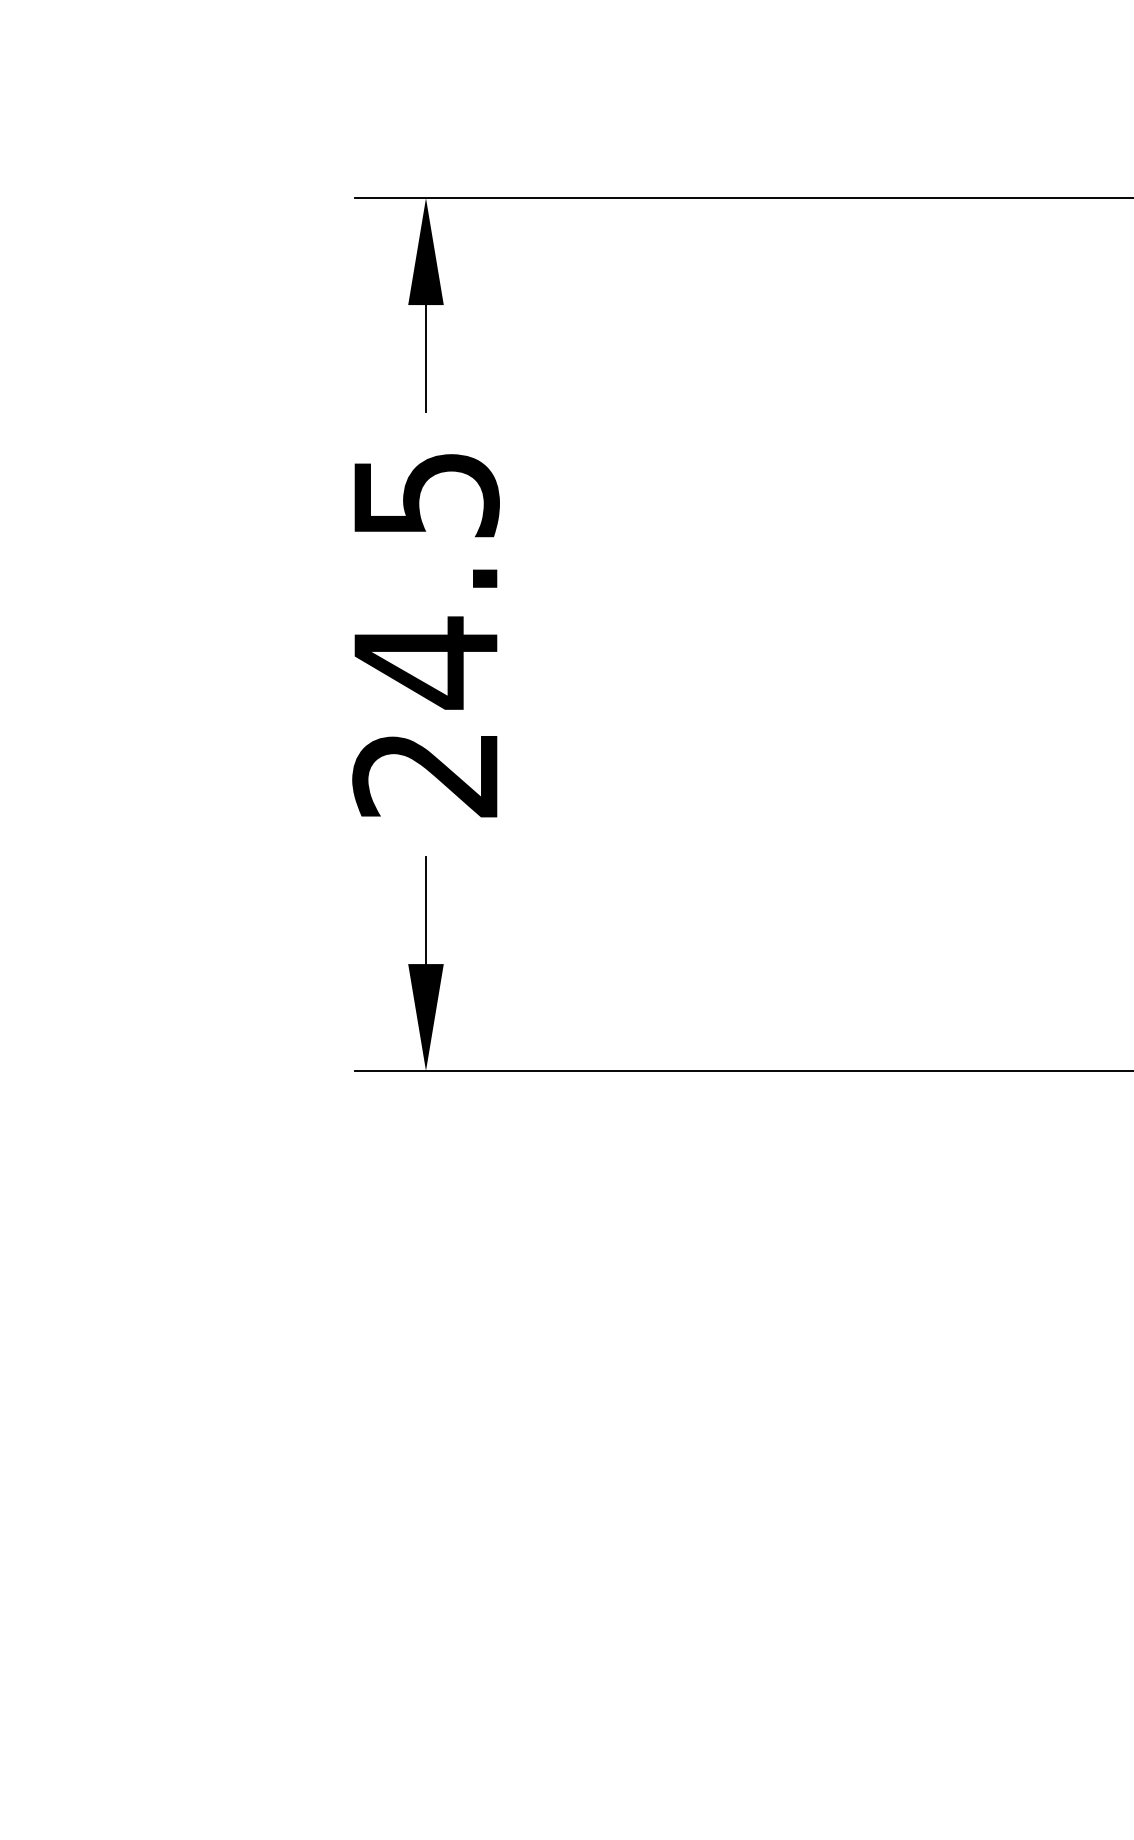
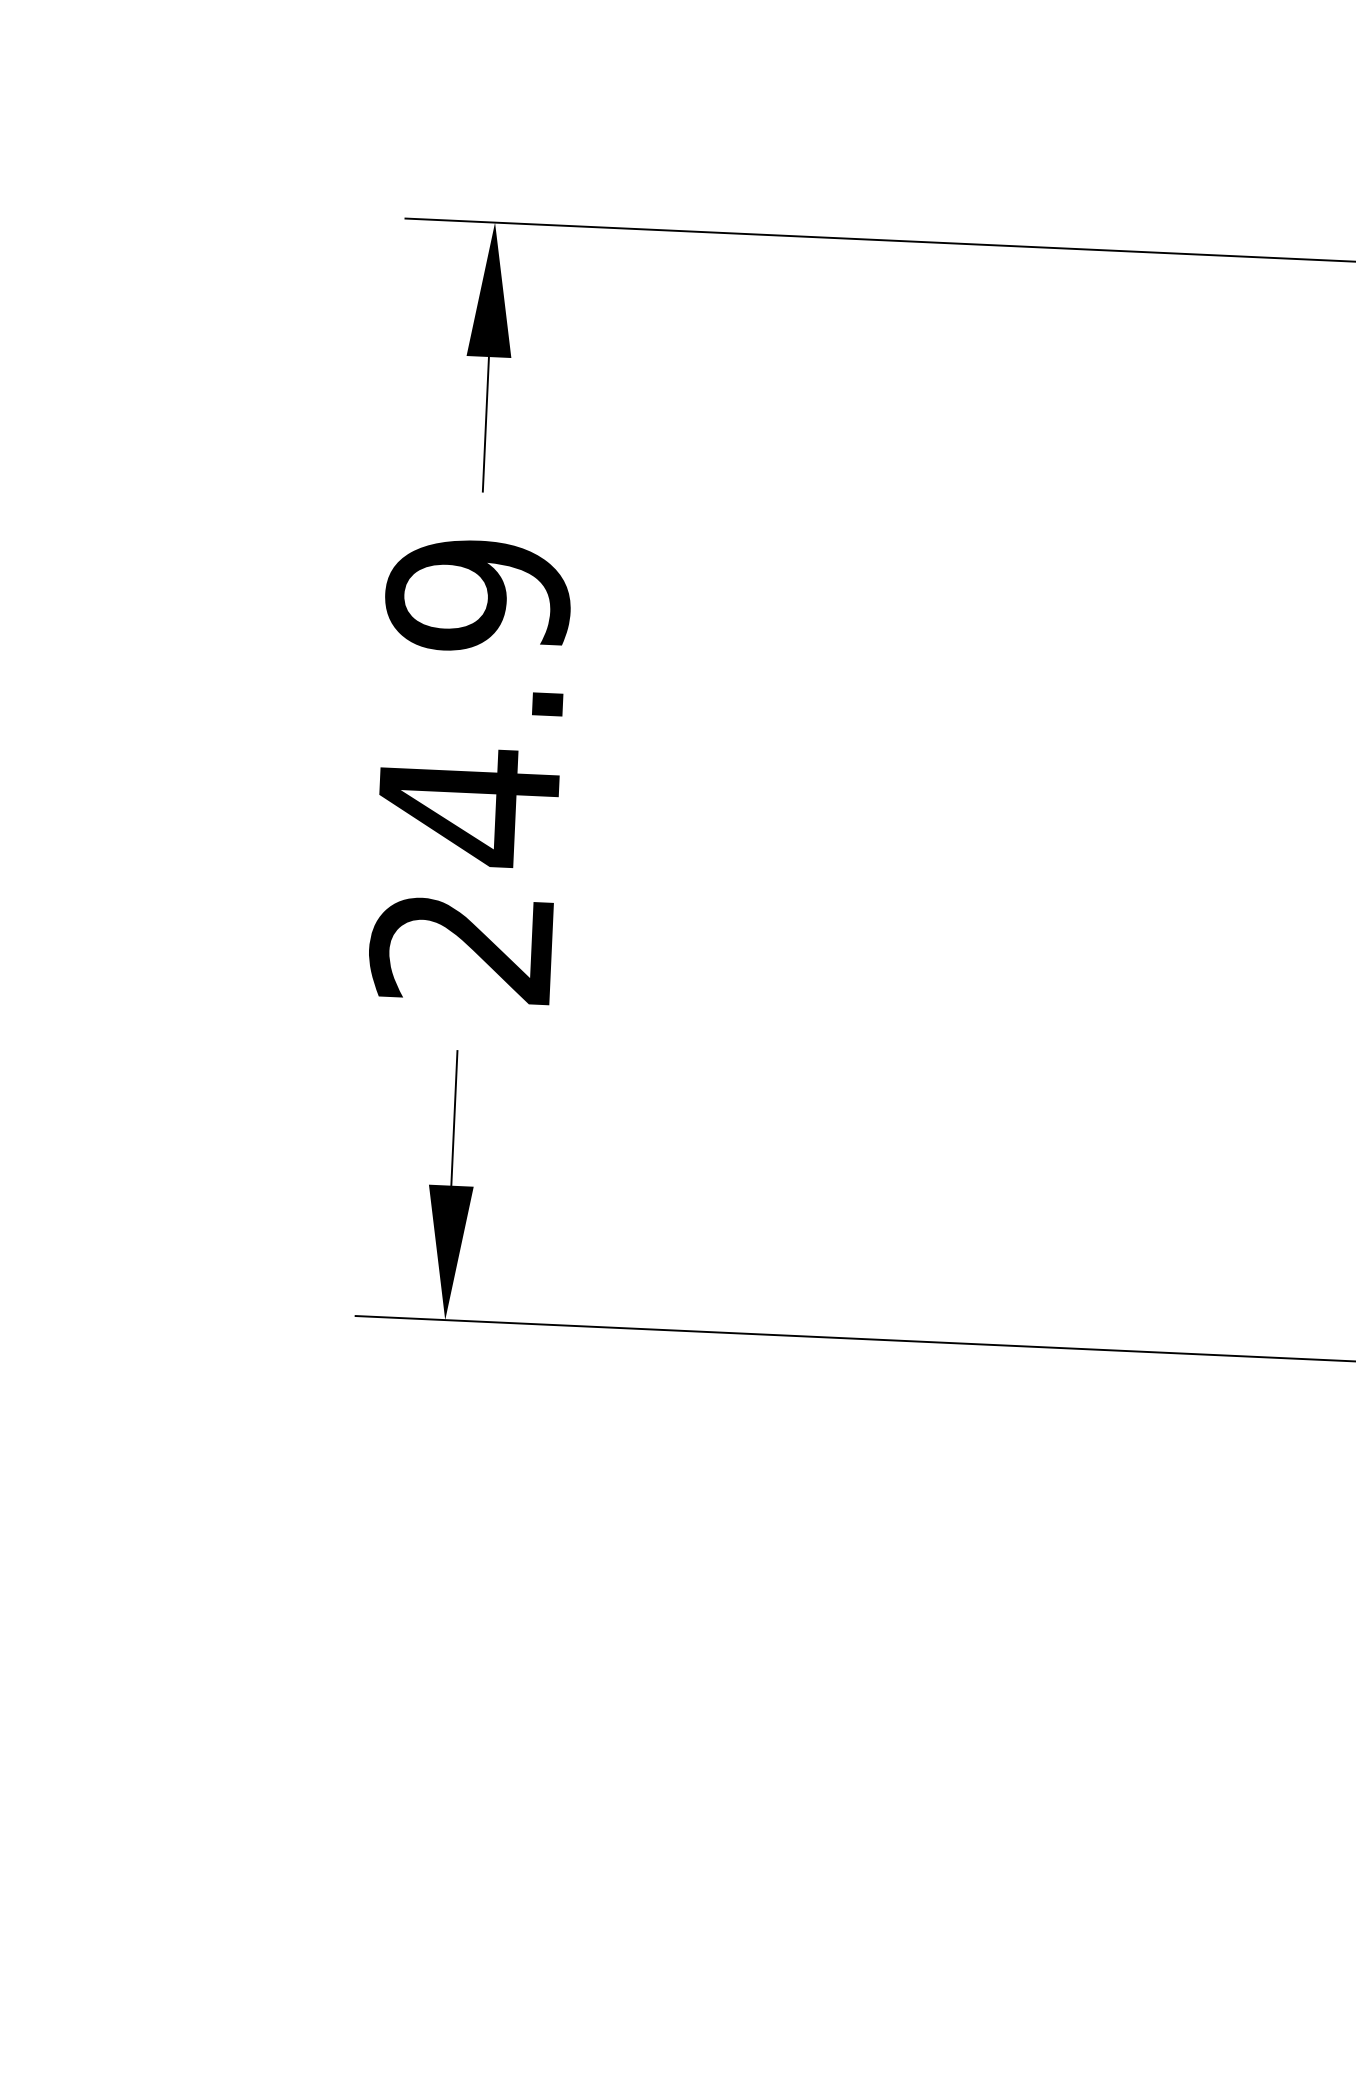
text: (425, 495) -> (477, 596), 24.5 -> 24.9

